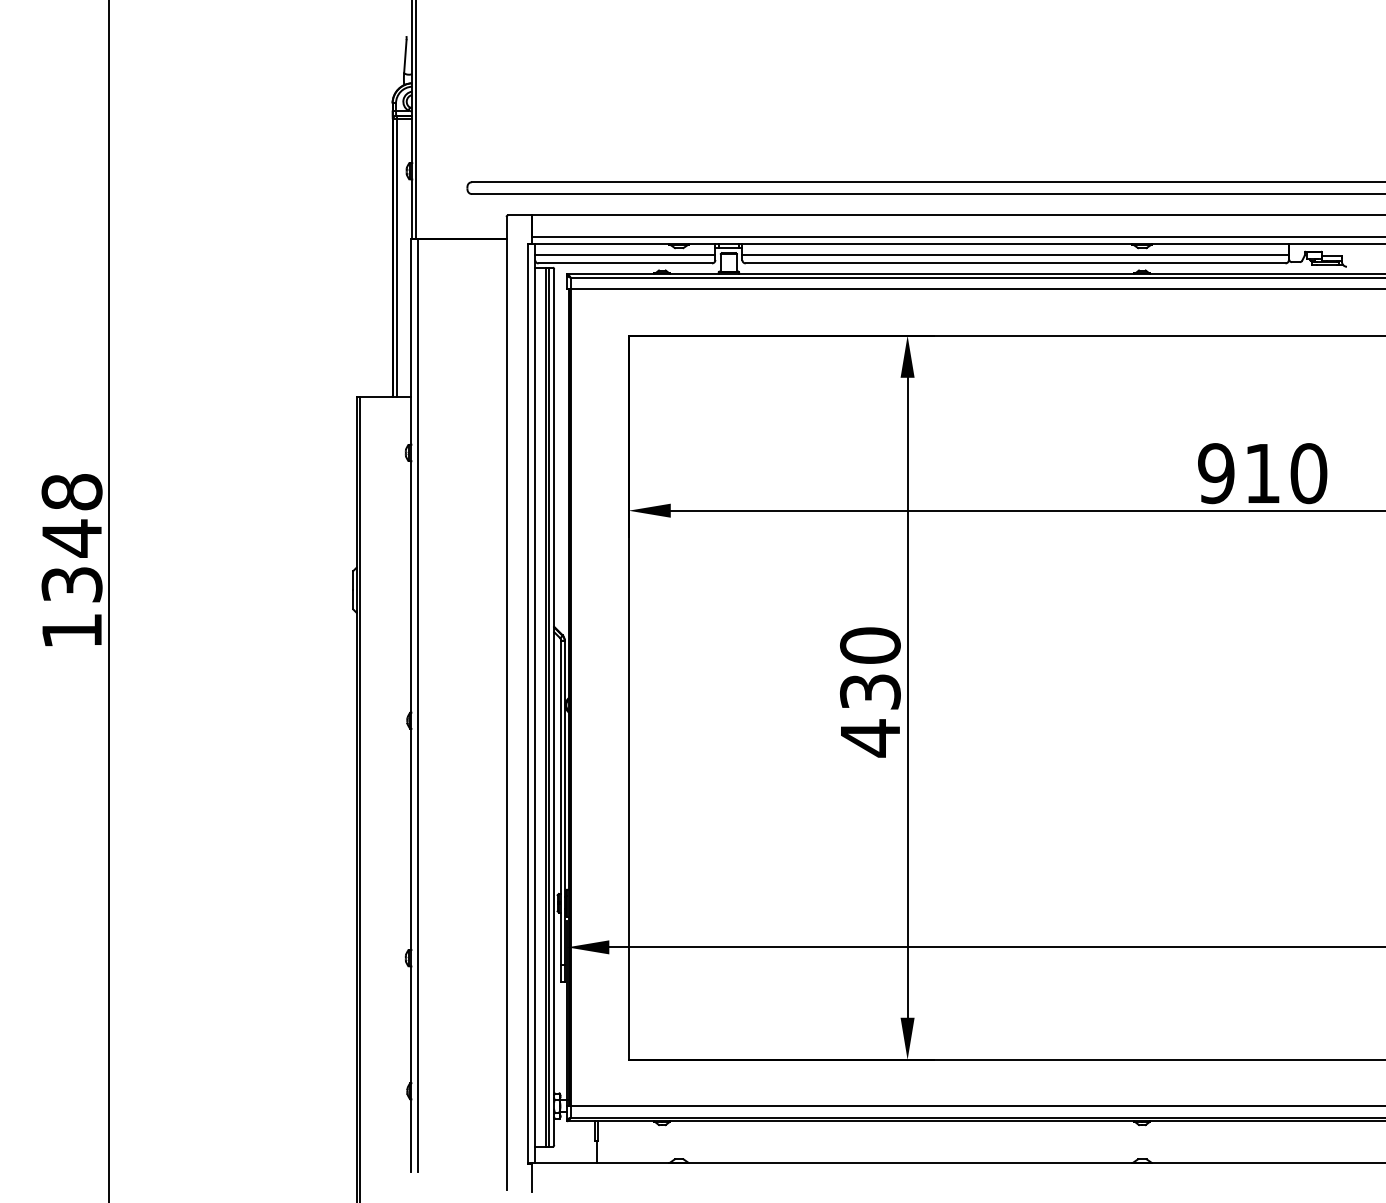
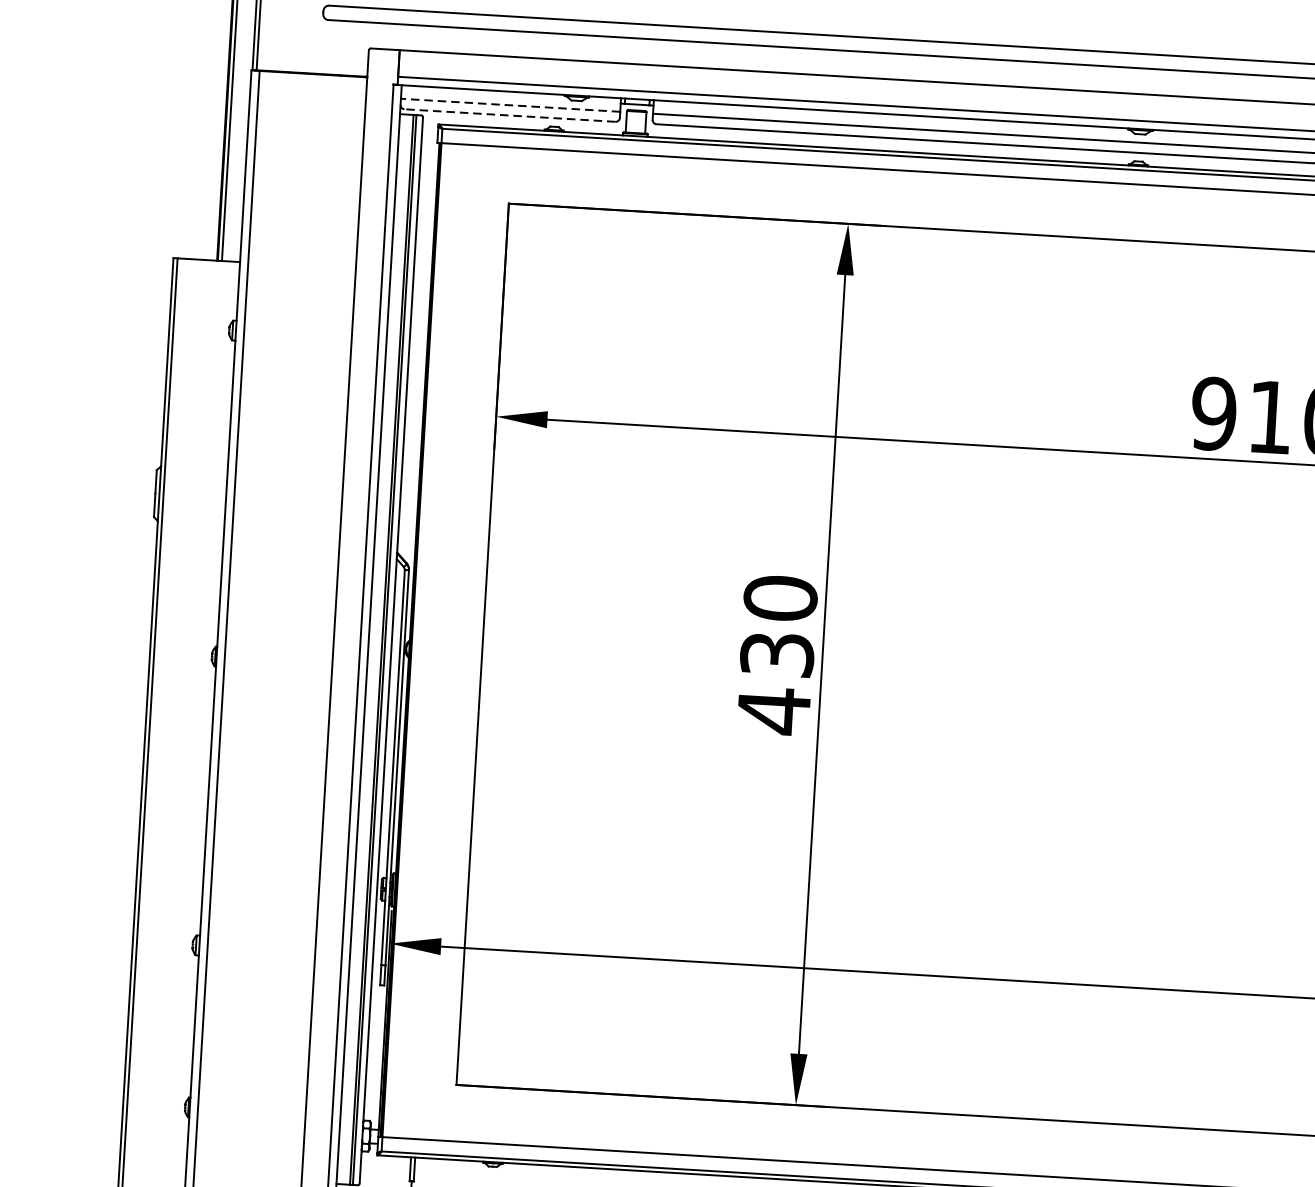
line: (624, 255) -> (509, 105), solid -> dashed
line: (625, 263) -> (510, 115), solid -> dashed

